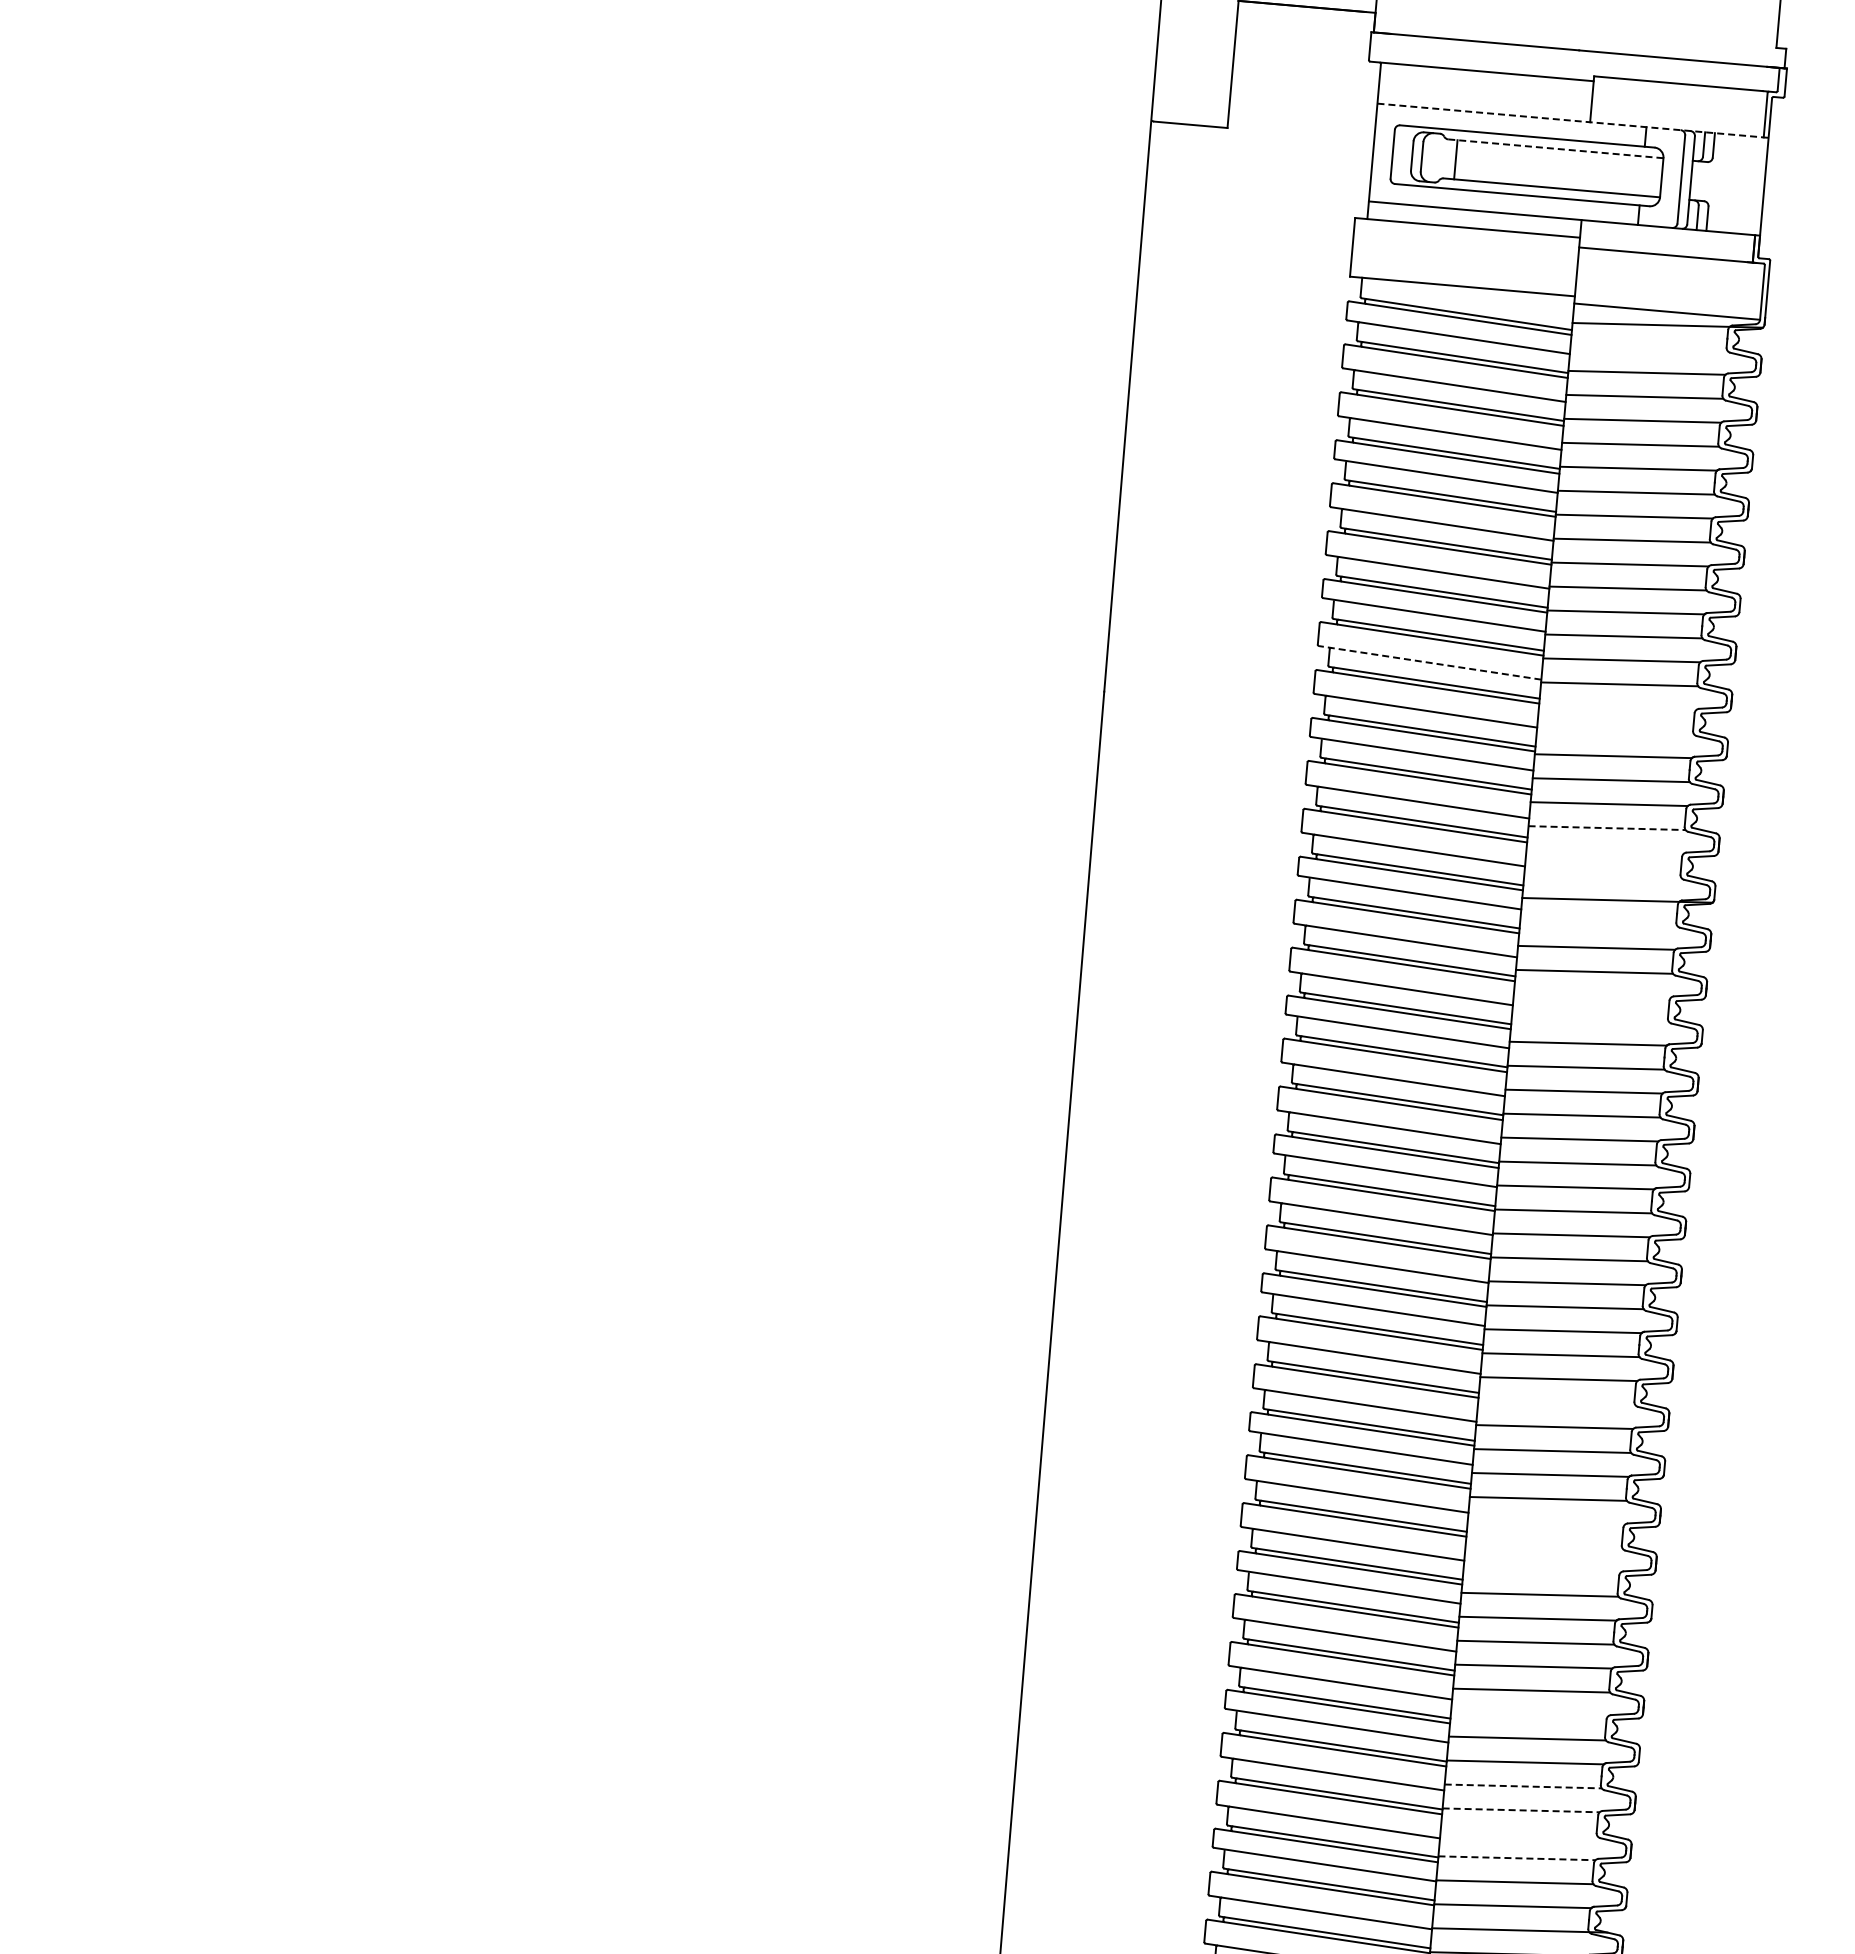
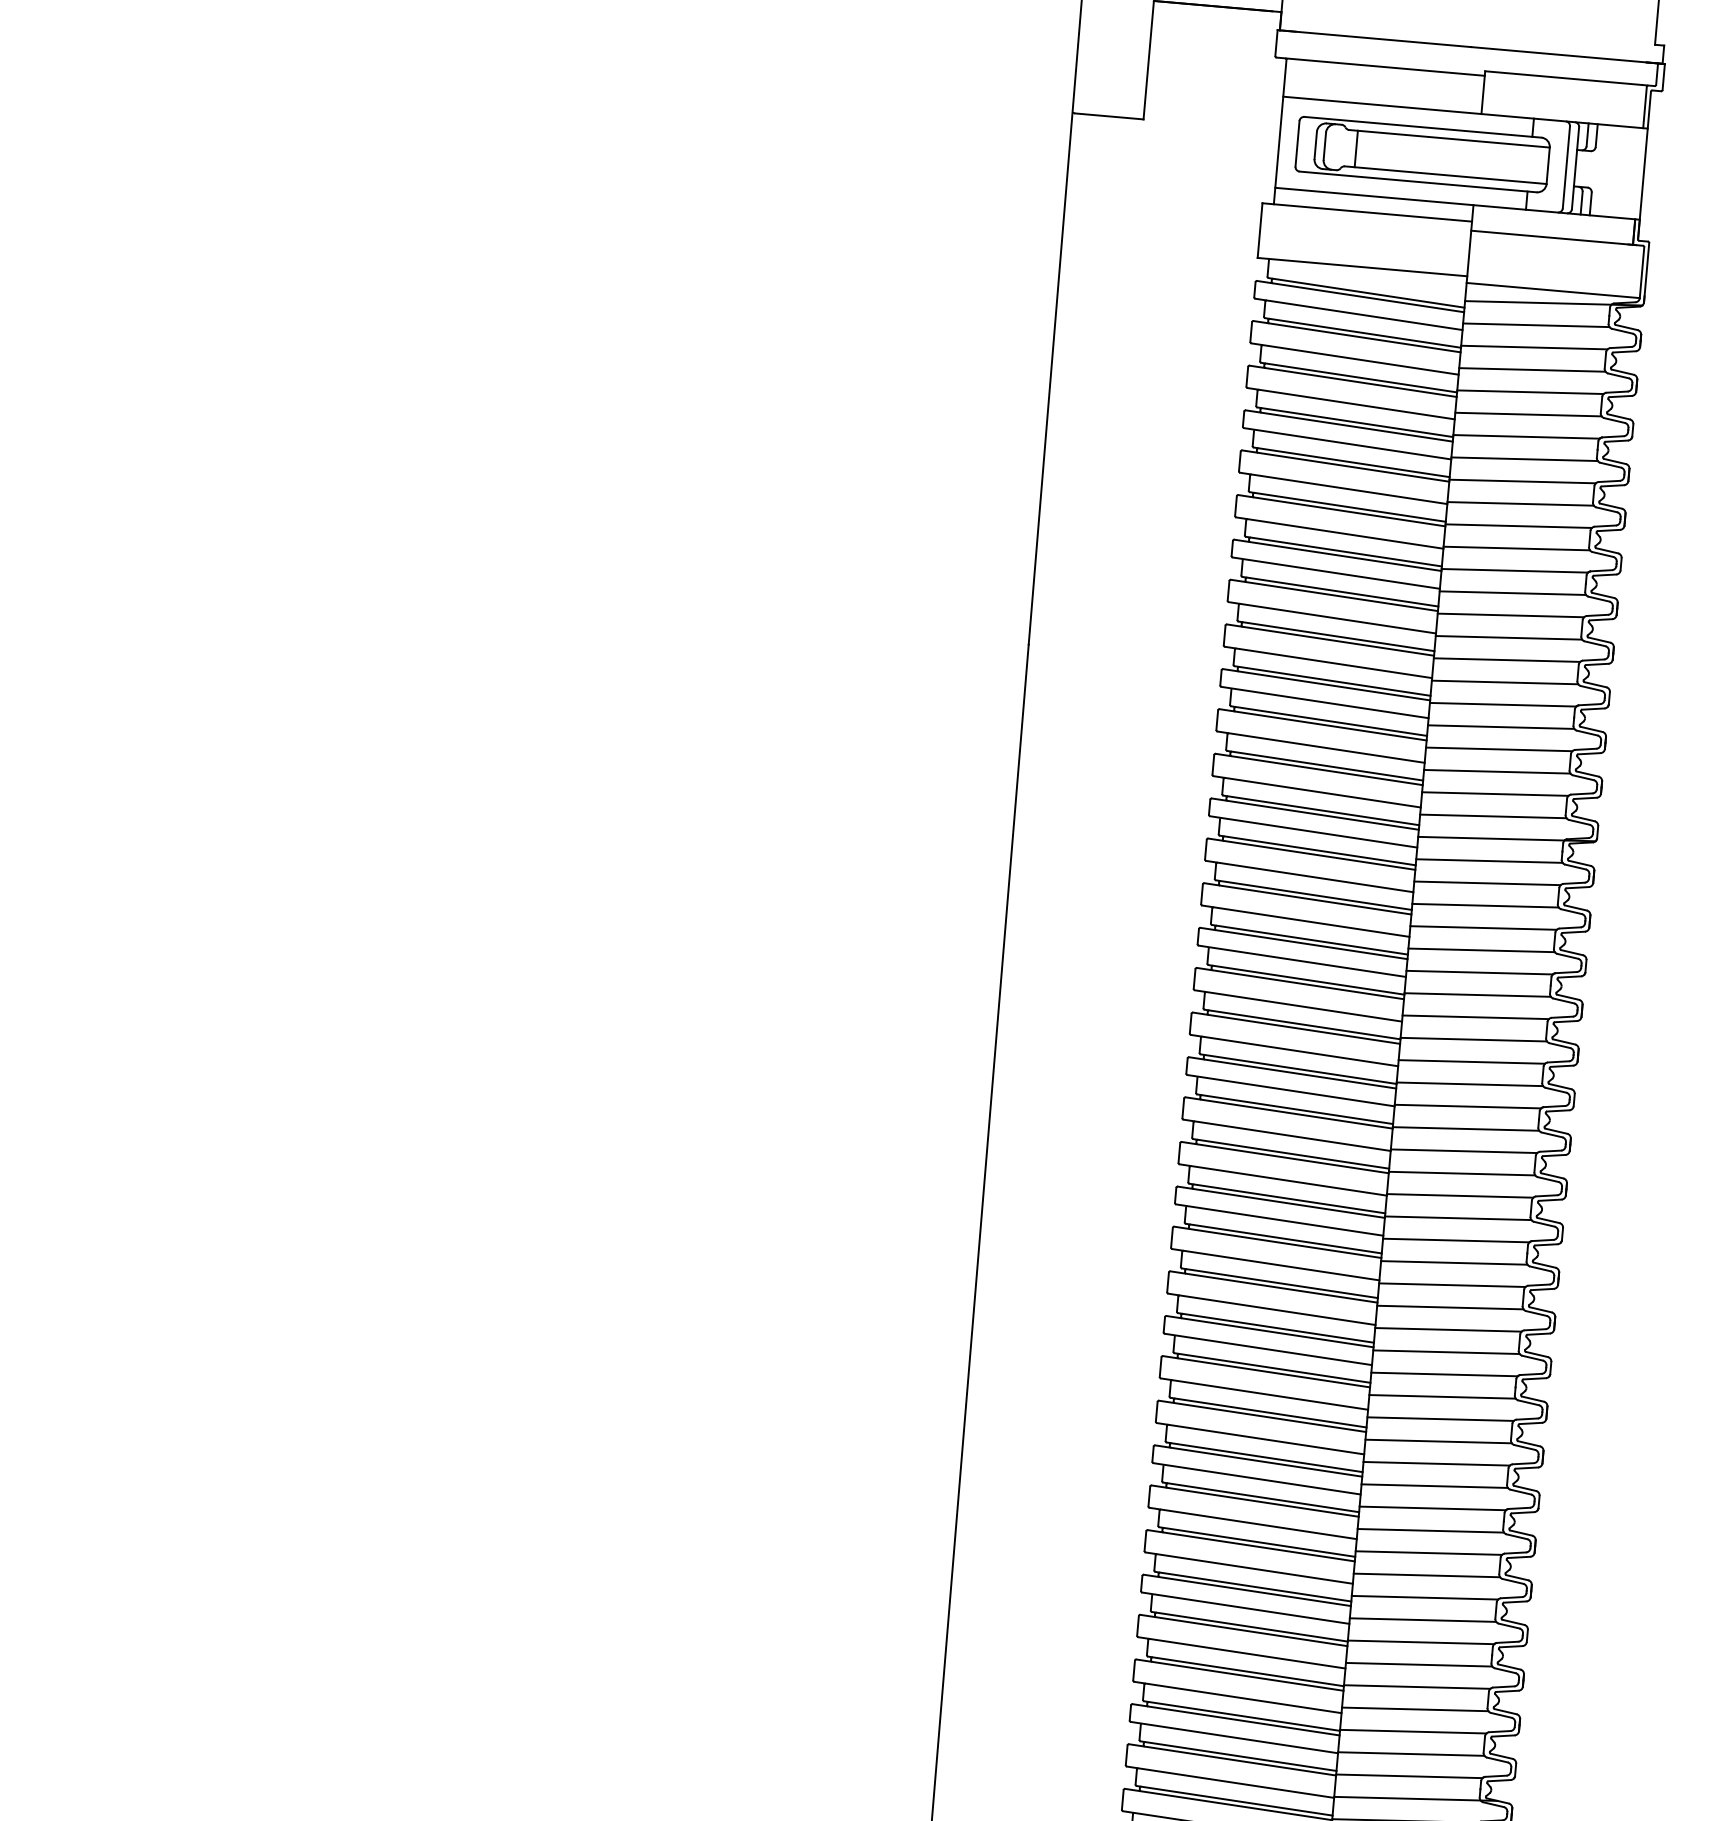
line: (1573, 120) -> (1465, 112), dashed -> solid
line: (1556, 148) -> (1450, 138), dashed -> solid
line: (1648, 348) -> (1535, 324), added
line: (1429, 662) -> (1331, 617), dashed -> solid
line: (1617, 708) -> (1506, 660), added
line: (1615, 732) -> (1505, 682), added
line: (1607, 828) -> (1497, 772), dashed -> solid
line: (1604, 851) -> (1494, 793), added
line: (1602, 875) -> (1492, 815), added
line: (1598, 923) -> (1489, 860), added
line: (1591, 995) -> (1482, 927), added
line: (1589, 1019) -> (1480, 950), added
line: (1556, 1403) -> (1450, 1307), added
line: (1545, 1522) -> (1439, 1418), added
line: (1543, 1546) -> (1437, 1441), added
line: (1541, 1570) -> (1436, 1463), added
line: (1529, 1714) -> (1424, 1597), added
line: (1523, 1786) -> (1419, 1664), dashed -> solid
line: (1521, 1810) -> (1417, 1687), dashed -> solid
line: (1518, 1834) -> (1414, 1709), added
line: (1516, 1858) -> (1412, 1731), dashed -> solid

